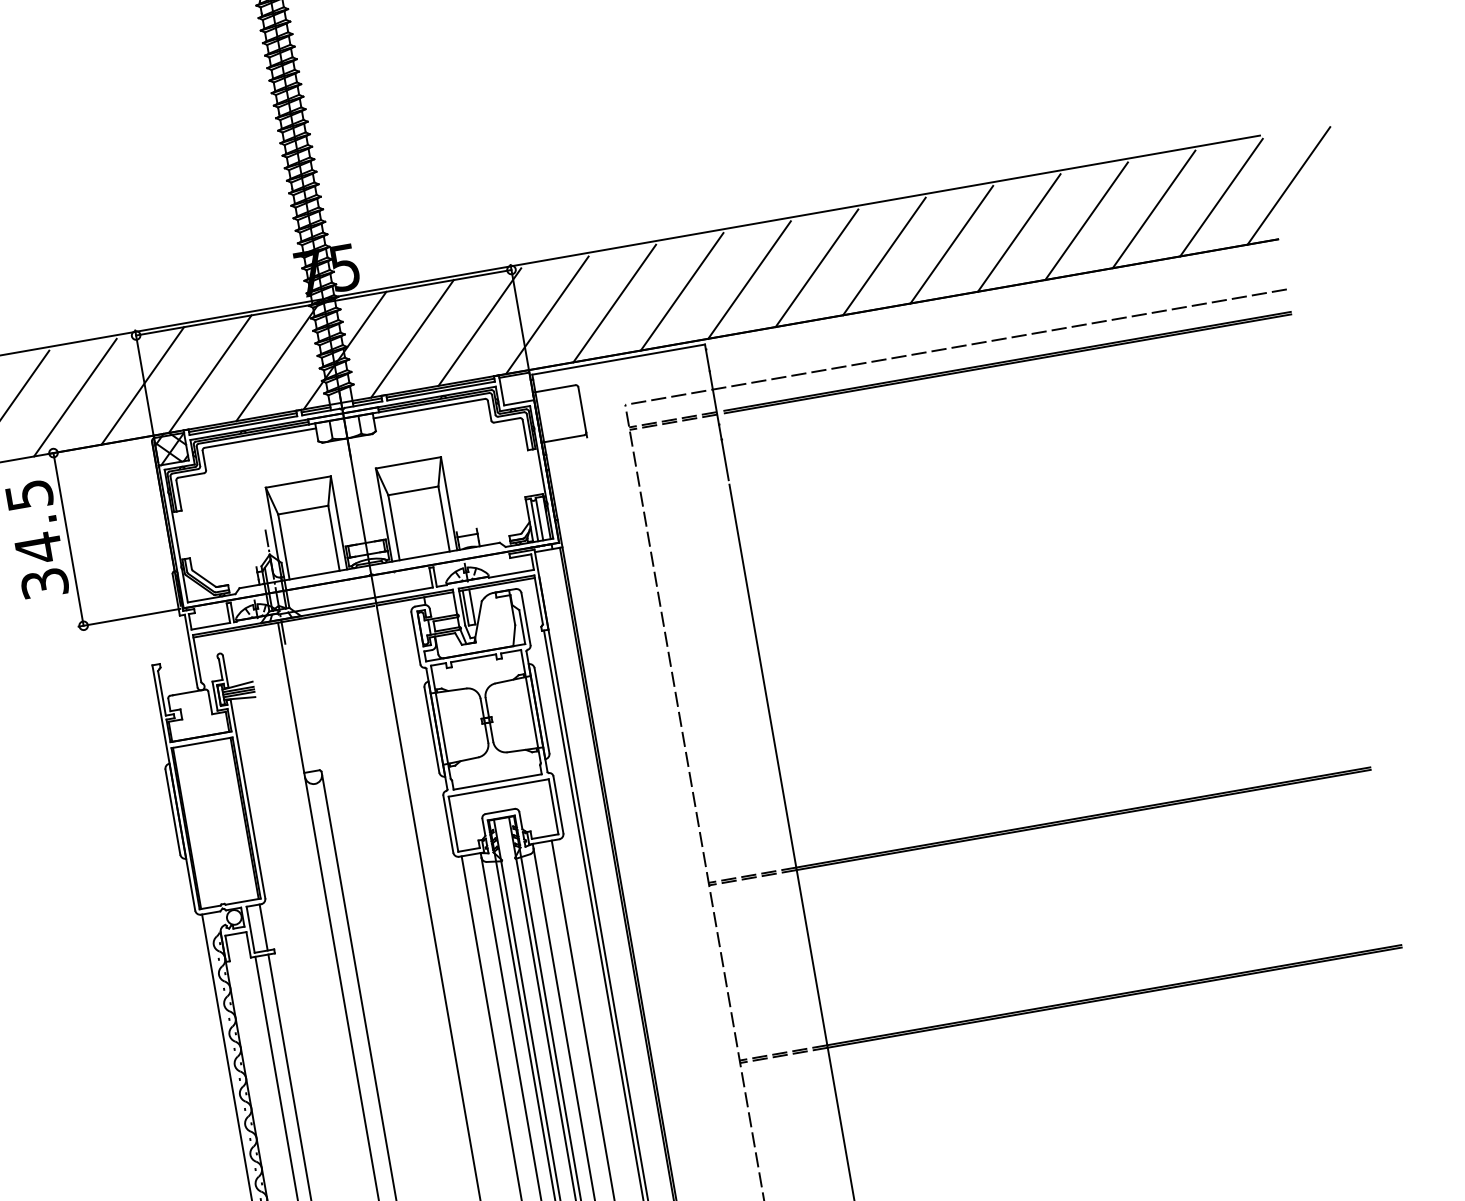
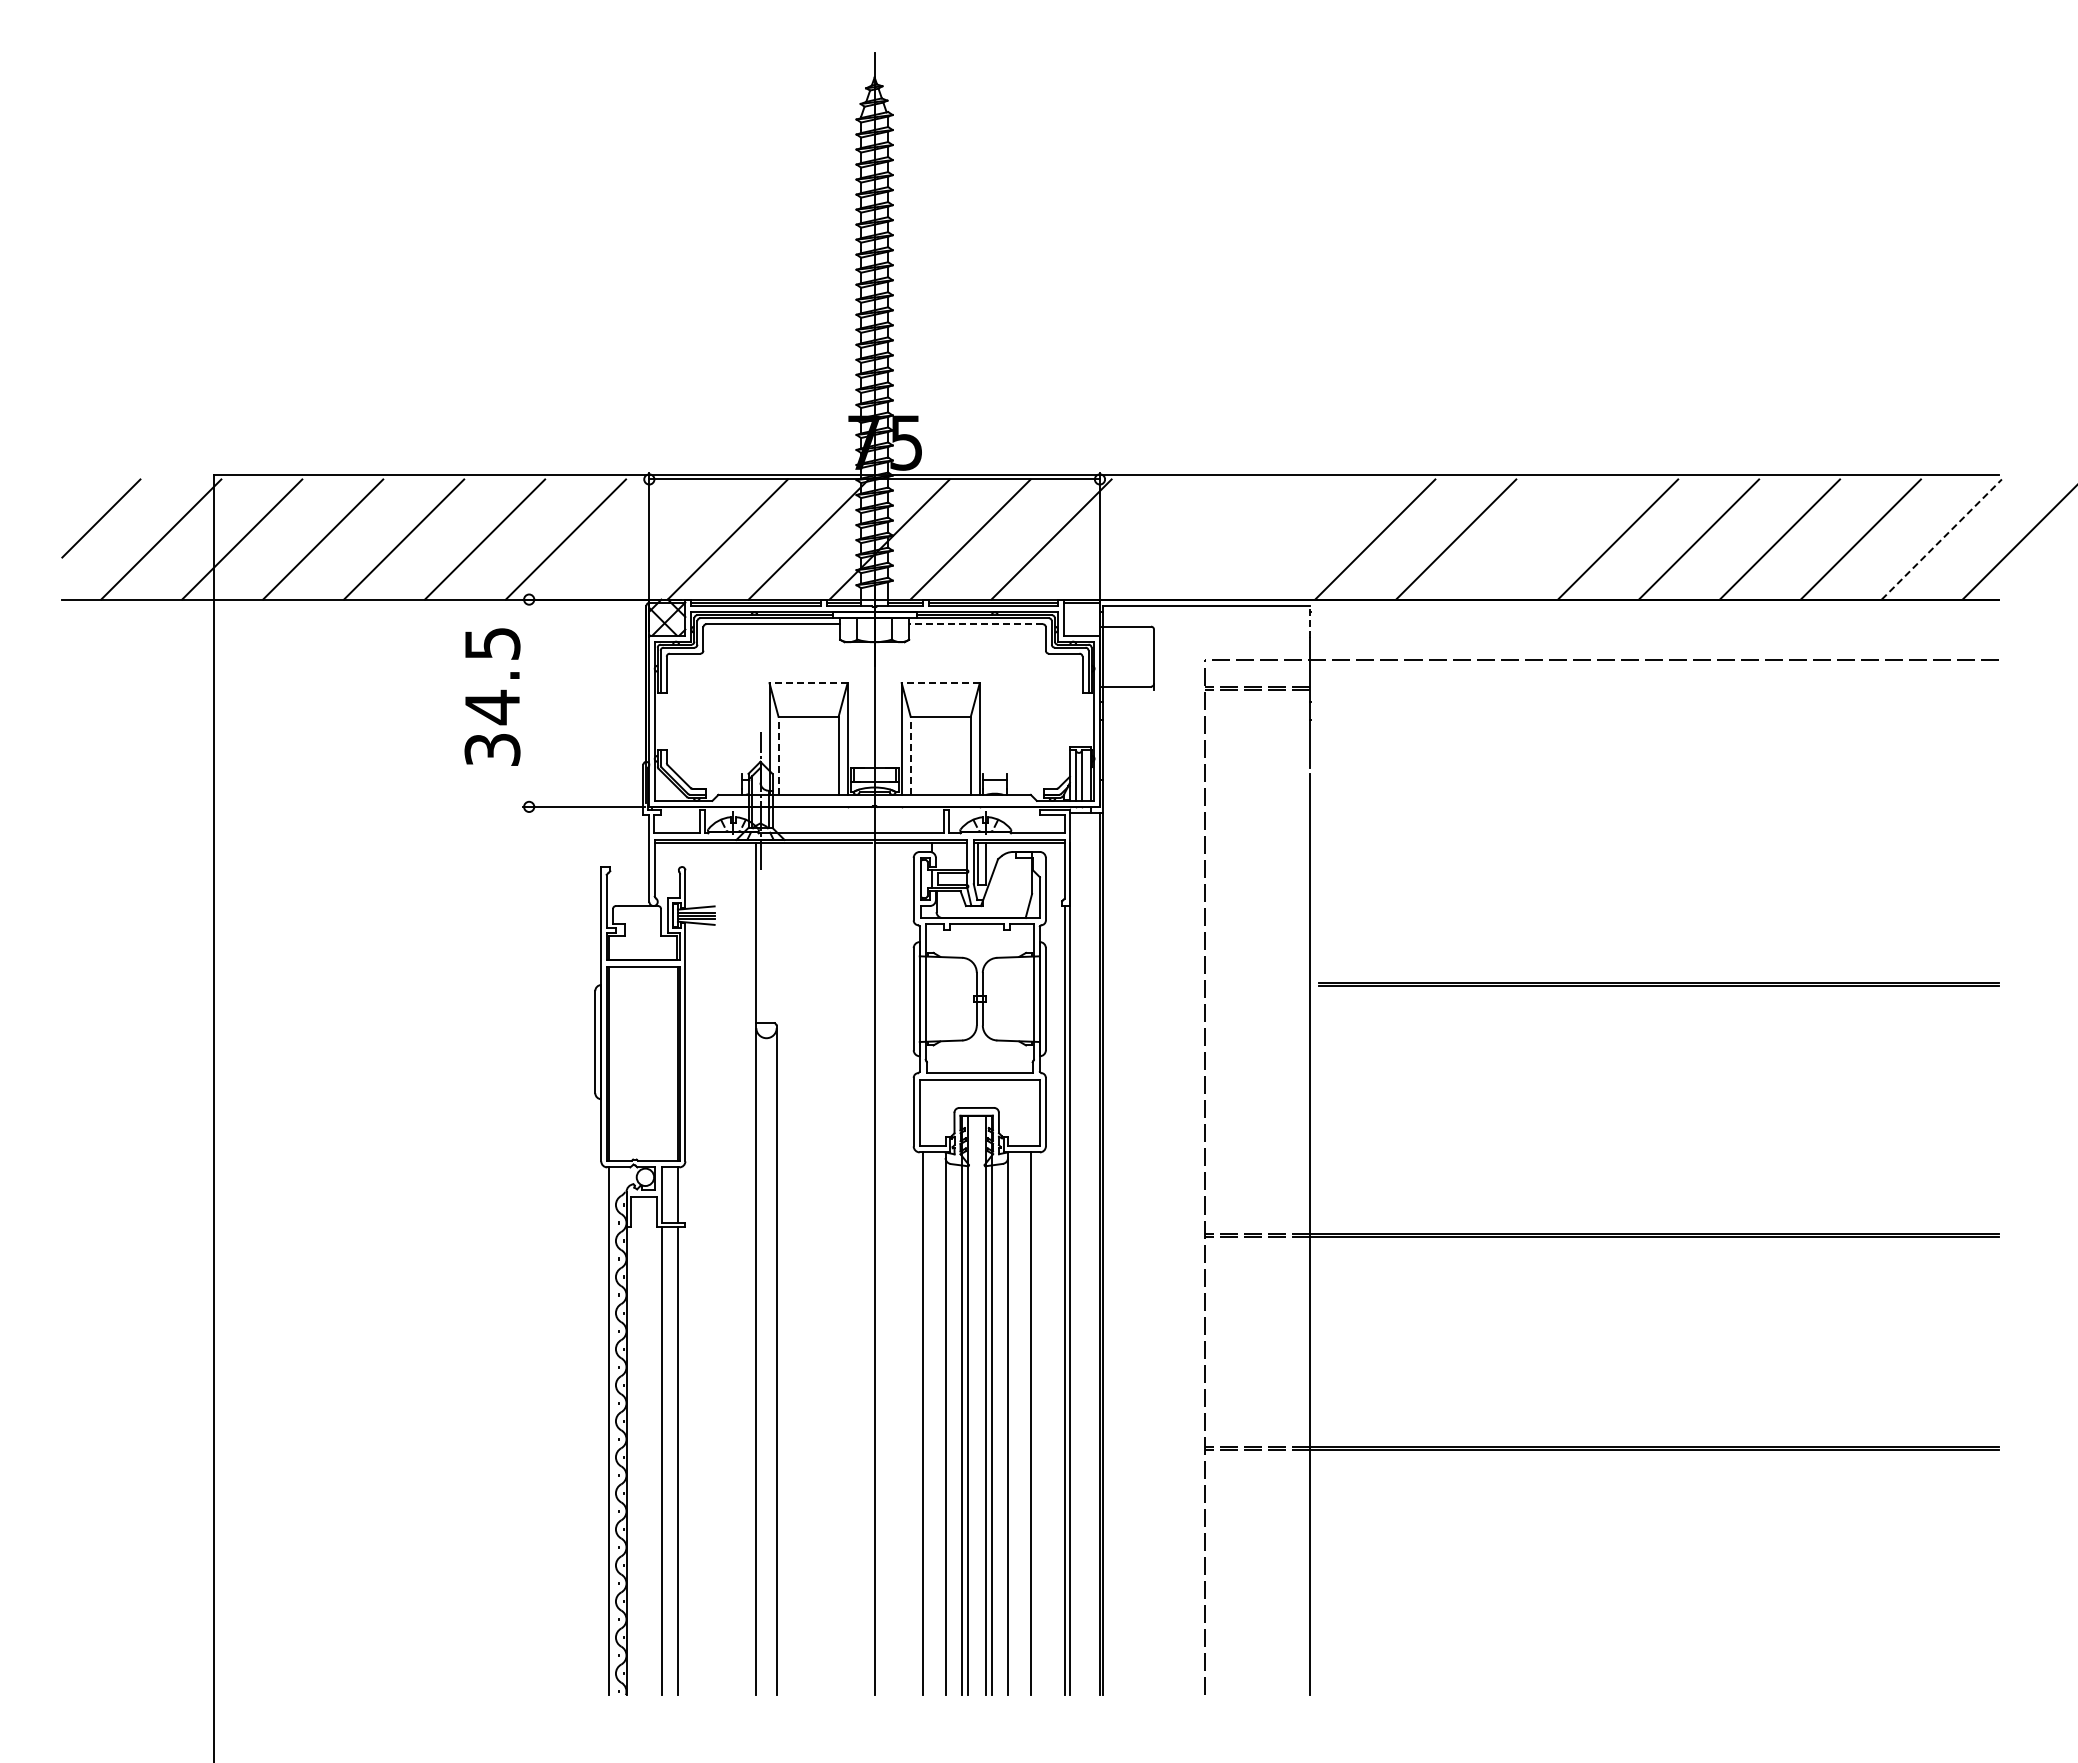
line: (1221, 197) -> (1941, 539), solid -> dashed
line: (884, 256) -> (1537, 539), removed
line: (682, 291) -> (1294, 539), removed
line: (614, 303) -> (1213, 539), removed
line: (547, 315) -> (1132, 539), removed
line: (707, 357) -> (1310, 621), solid -> dashed
line: (1007, 362) -> (1658, 983), moved
line: (142, 385) -> (646, 539), removed
line: (429, 408) -> (976, 624), solid -> dashed
line: (408, 463) -> (940, 683), solid -> dashed
line: (298, 482) -> (808, 683), solid -> dashed
line: (393, 527) -> (910, 755), solid -> dashed
line: (68, 538) -> (529, 702), removed
line: (283, 546) -> (778, 755), solid -> dashed

